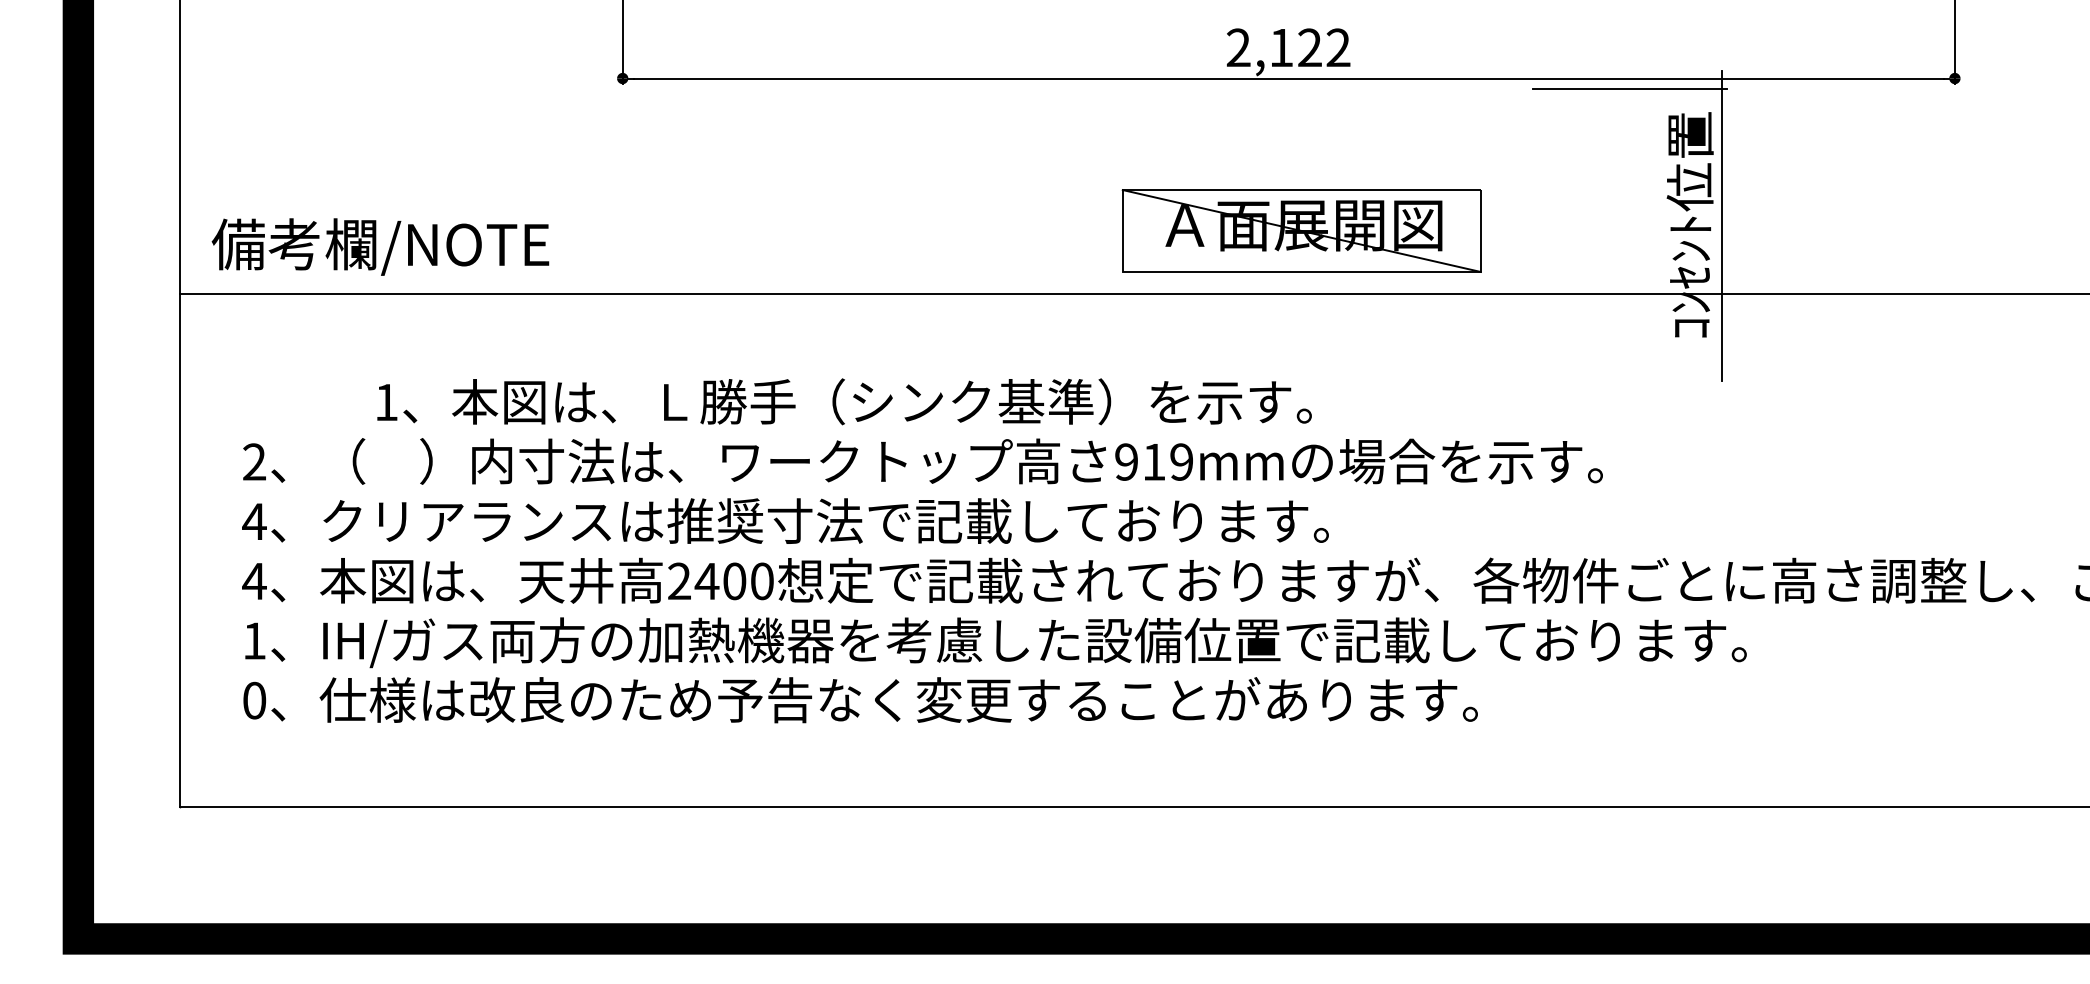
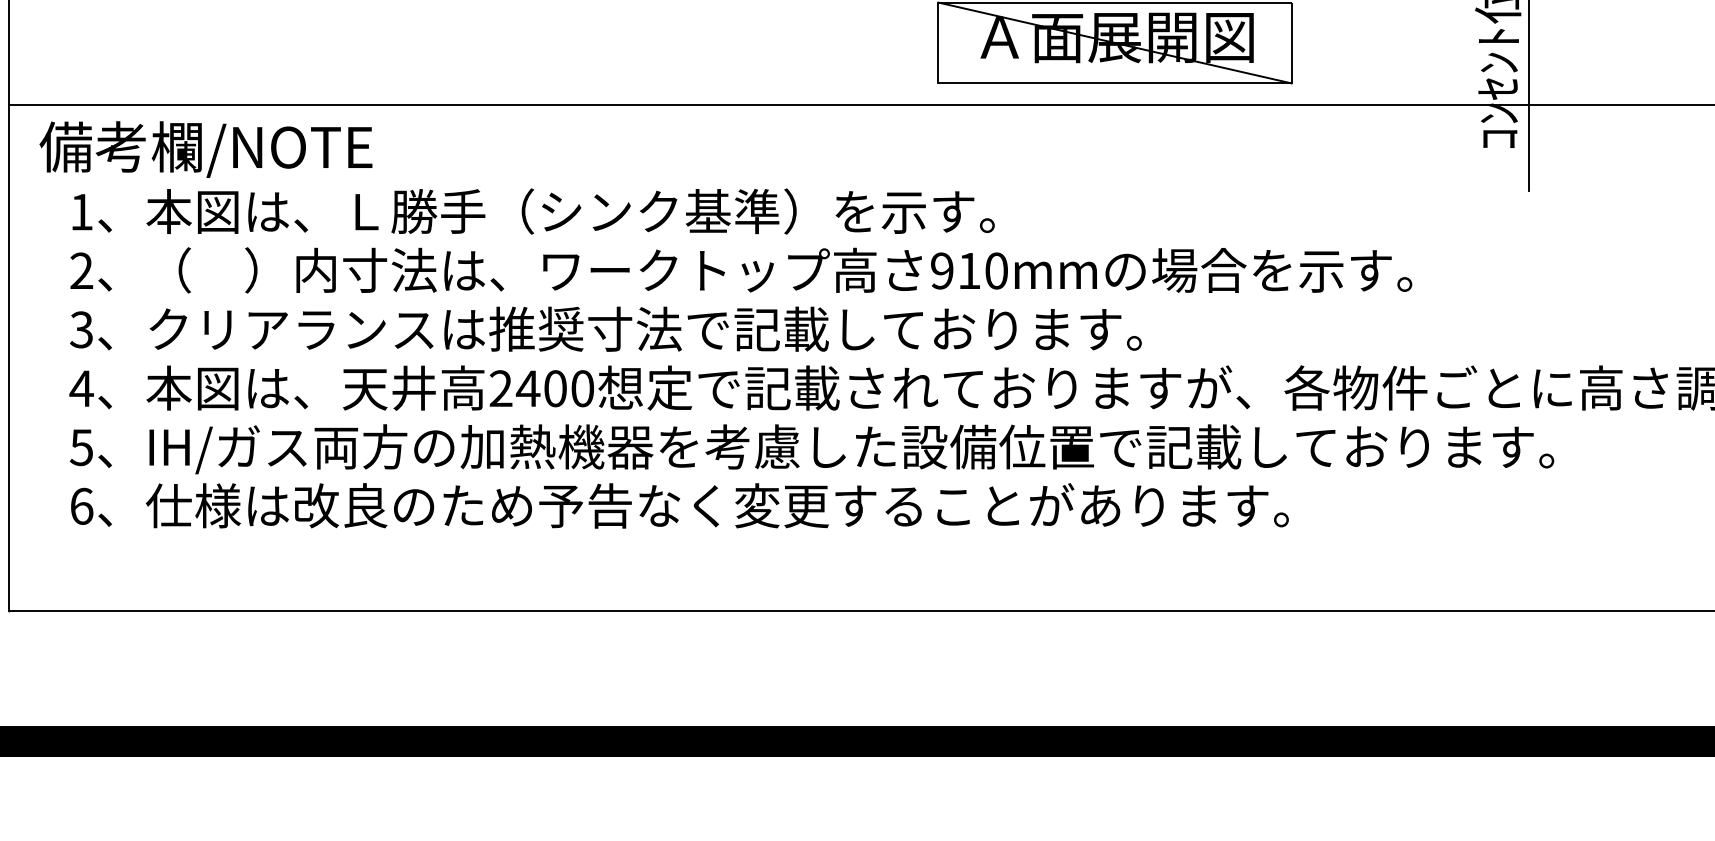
text: (380, 246) -> (206, 149), moved
text: (844, 401) -> (533, 211), moved
text: (1181, 461) -> (996, 270), 919mm -> 910mm
text: (254, 521) -> (81, 329), 4 -> 3
text: (253, 640) -> (80, 447), 1 -> 5
text: (254, 700) -> (81, 506), 0 -> 6

